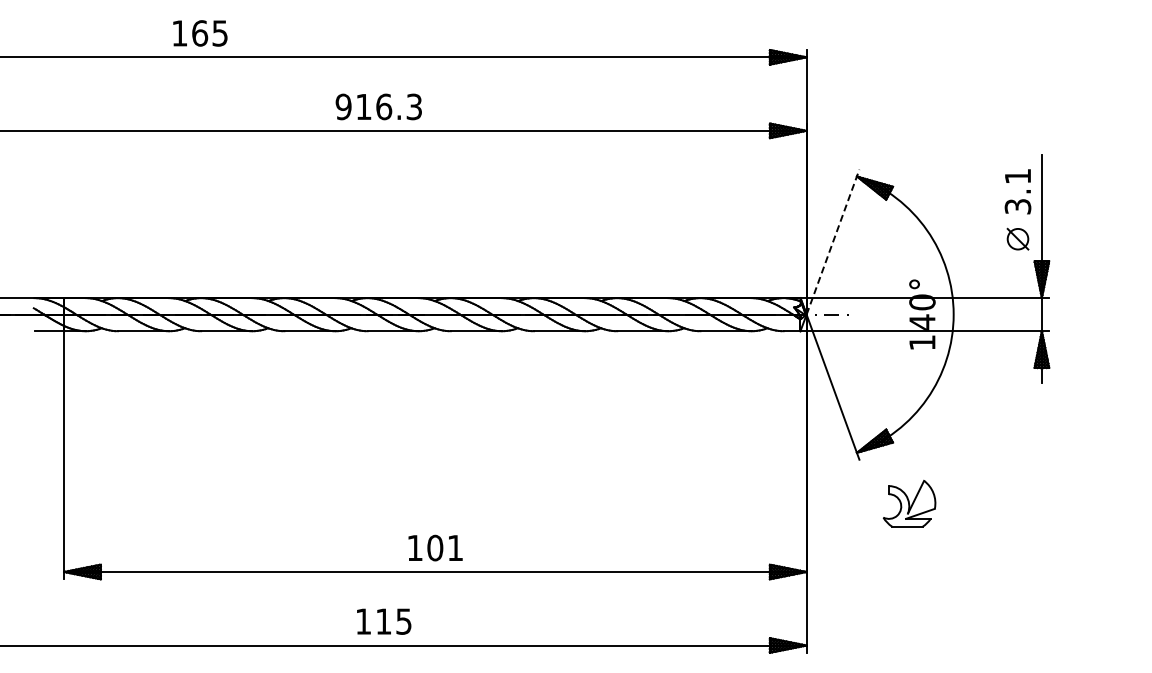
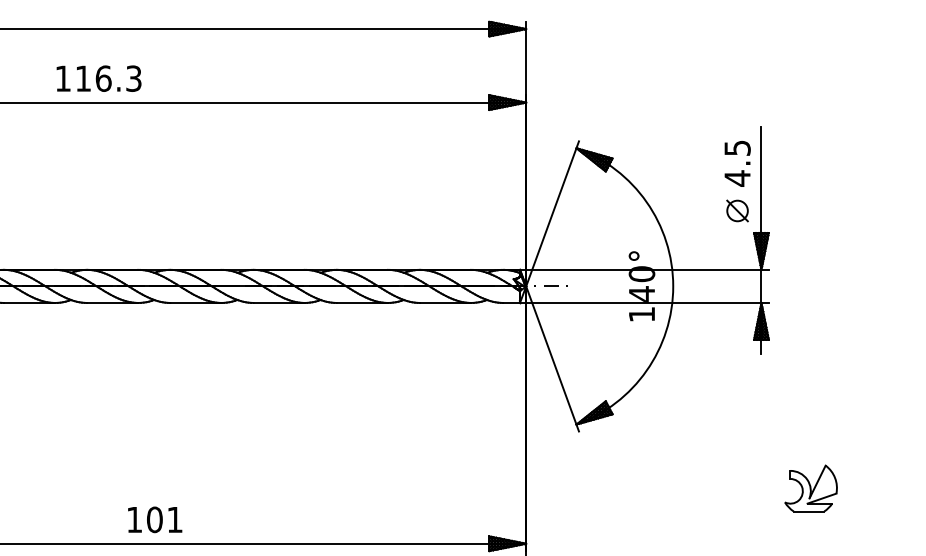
text: (343, 106) -> (63, 78), 916.3 -> 116.3
text: (1017, 192) -> (737, 164), 3.1 -> 4.5
line: (833, 241) -> (553, 213), dashed -> solid
part: (909, 503) -> (811, 488), moved

